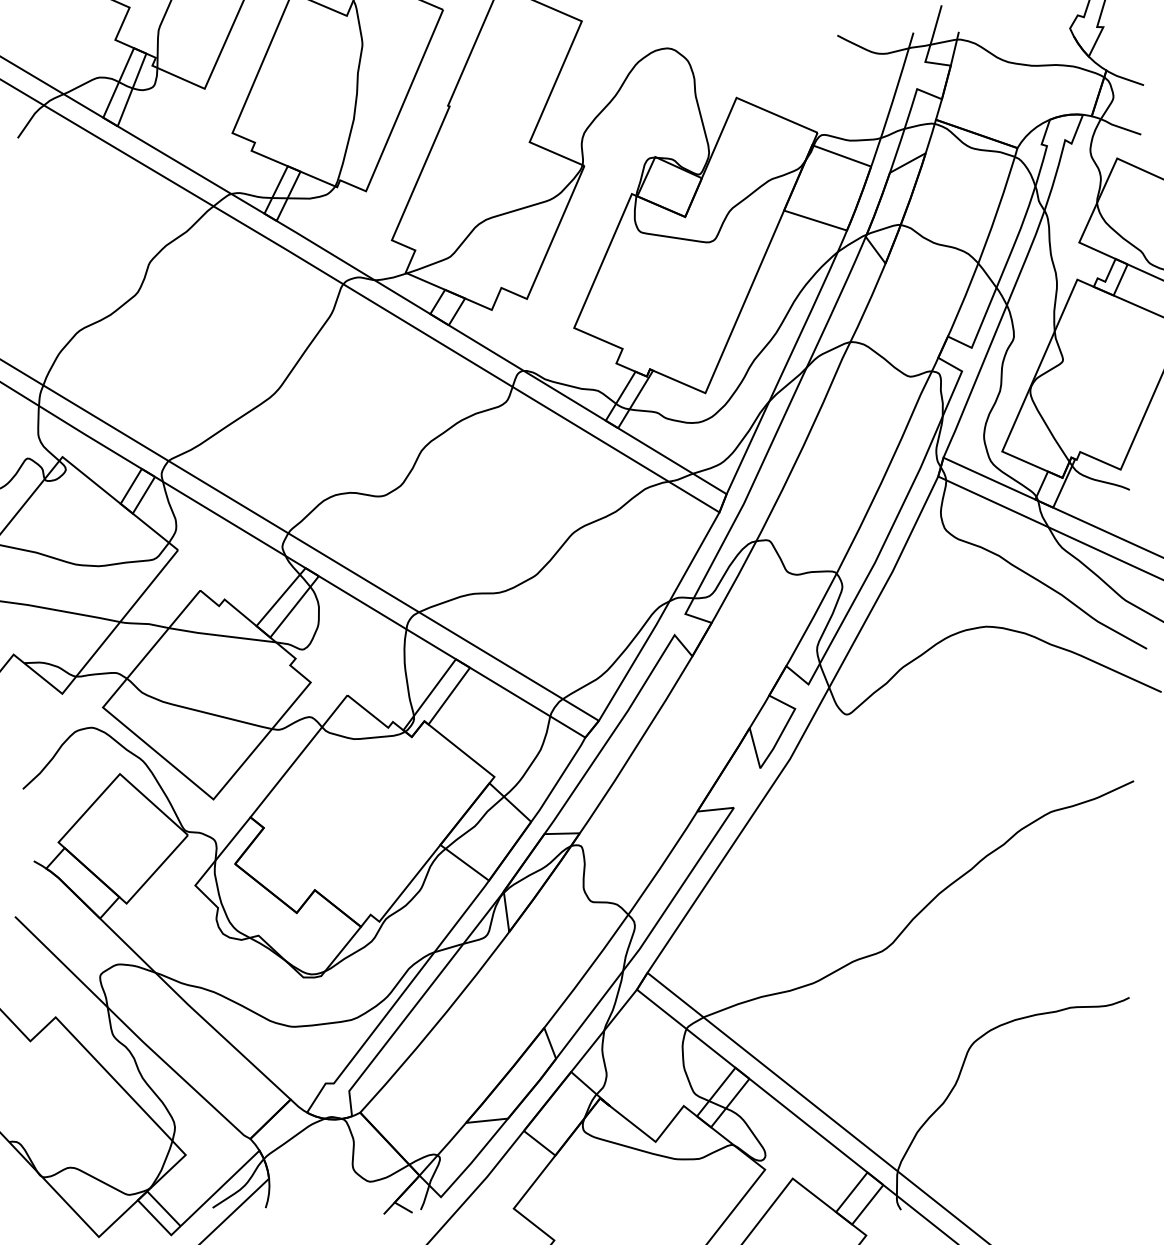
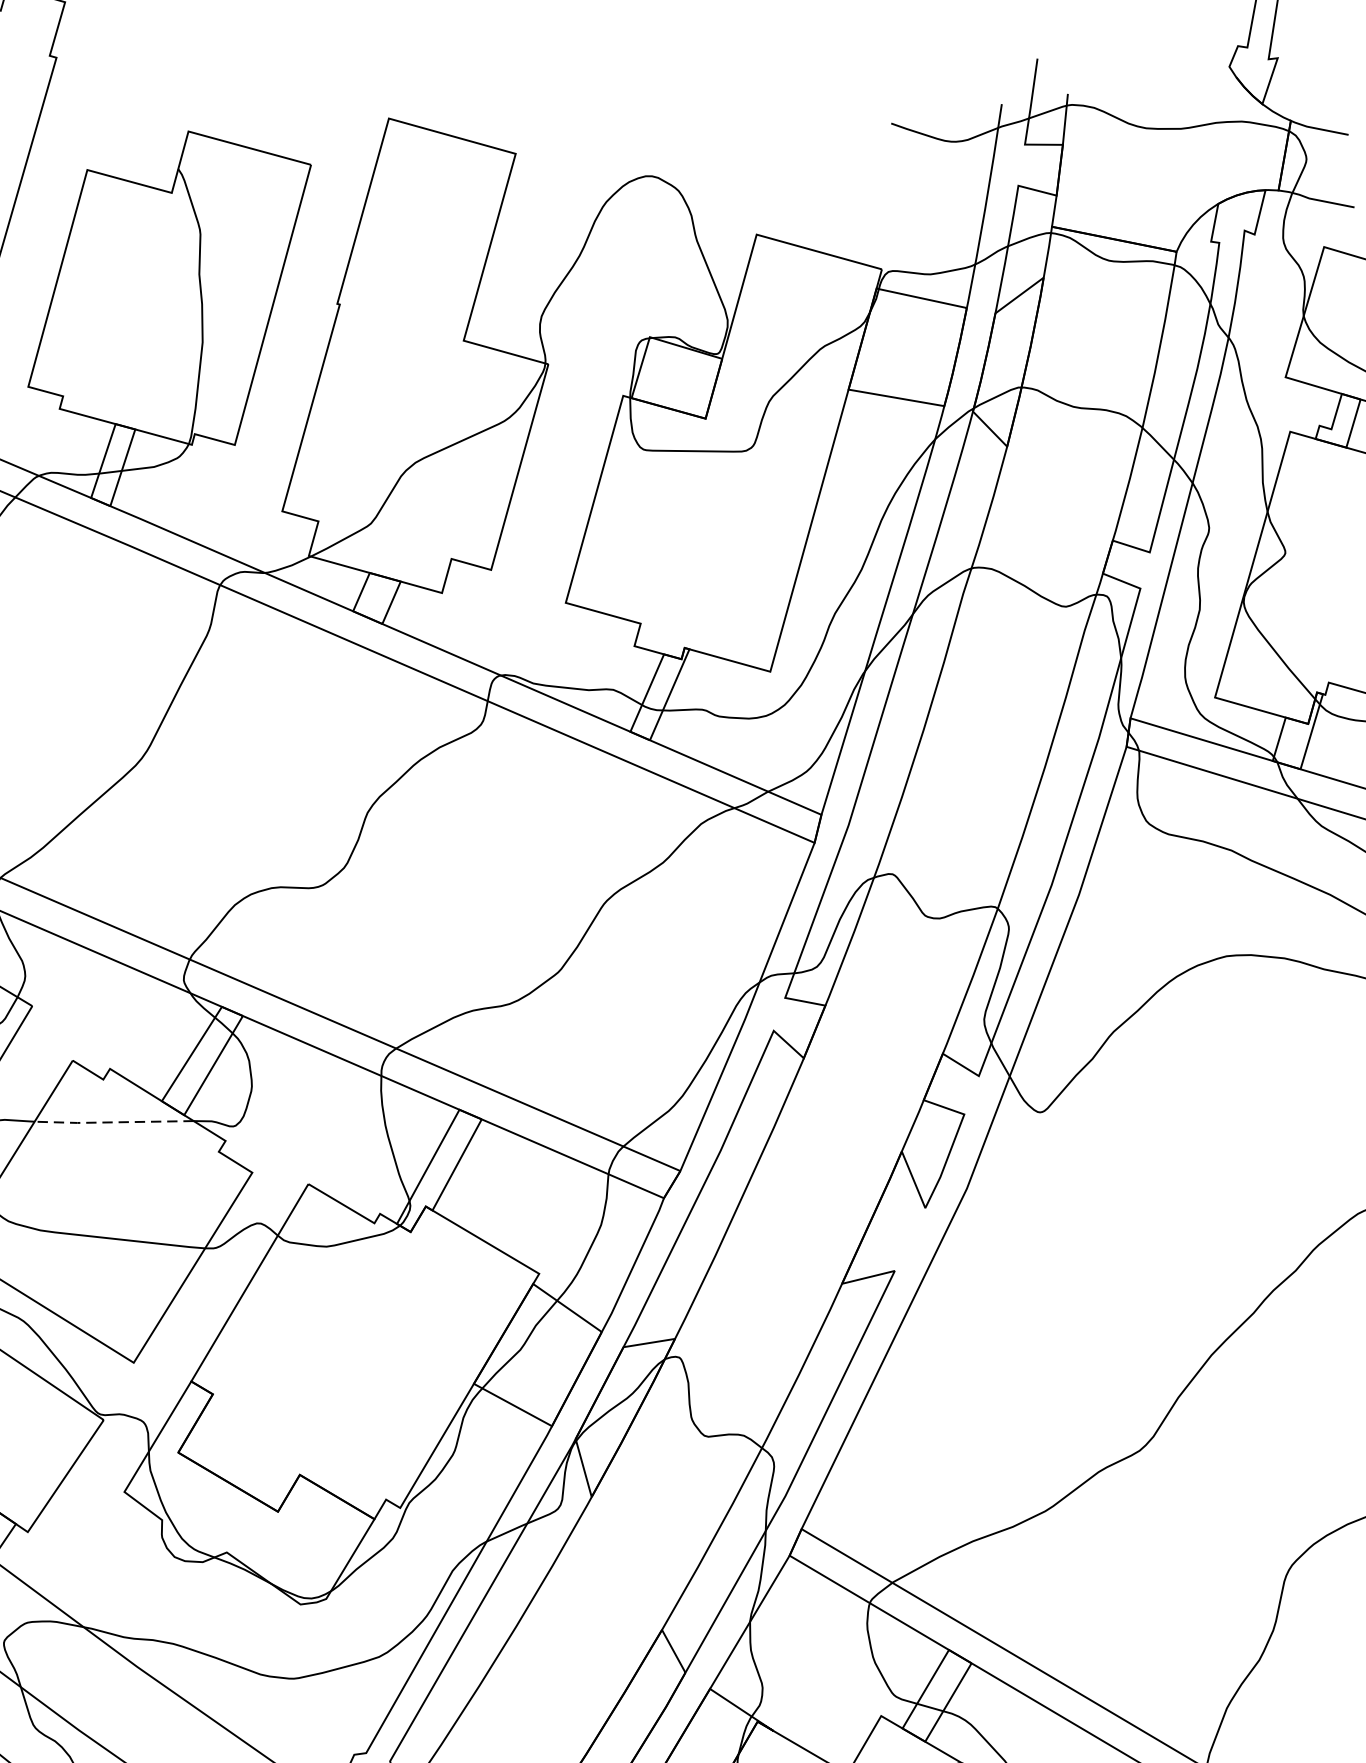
line: (221, 635) -> (112, 1121), solid -> dashed

